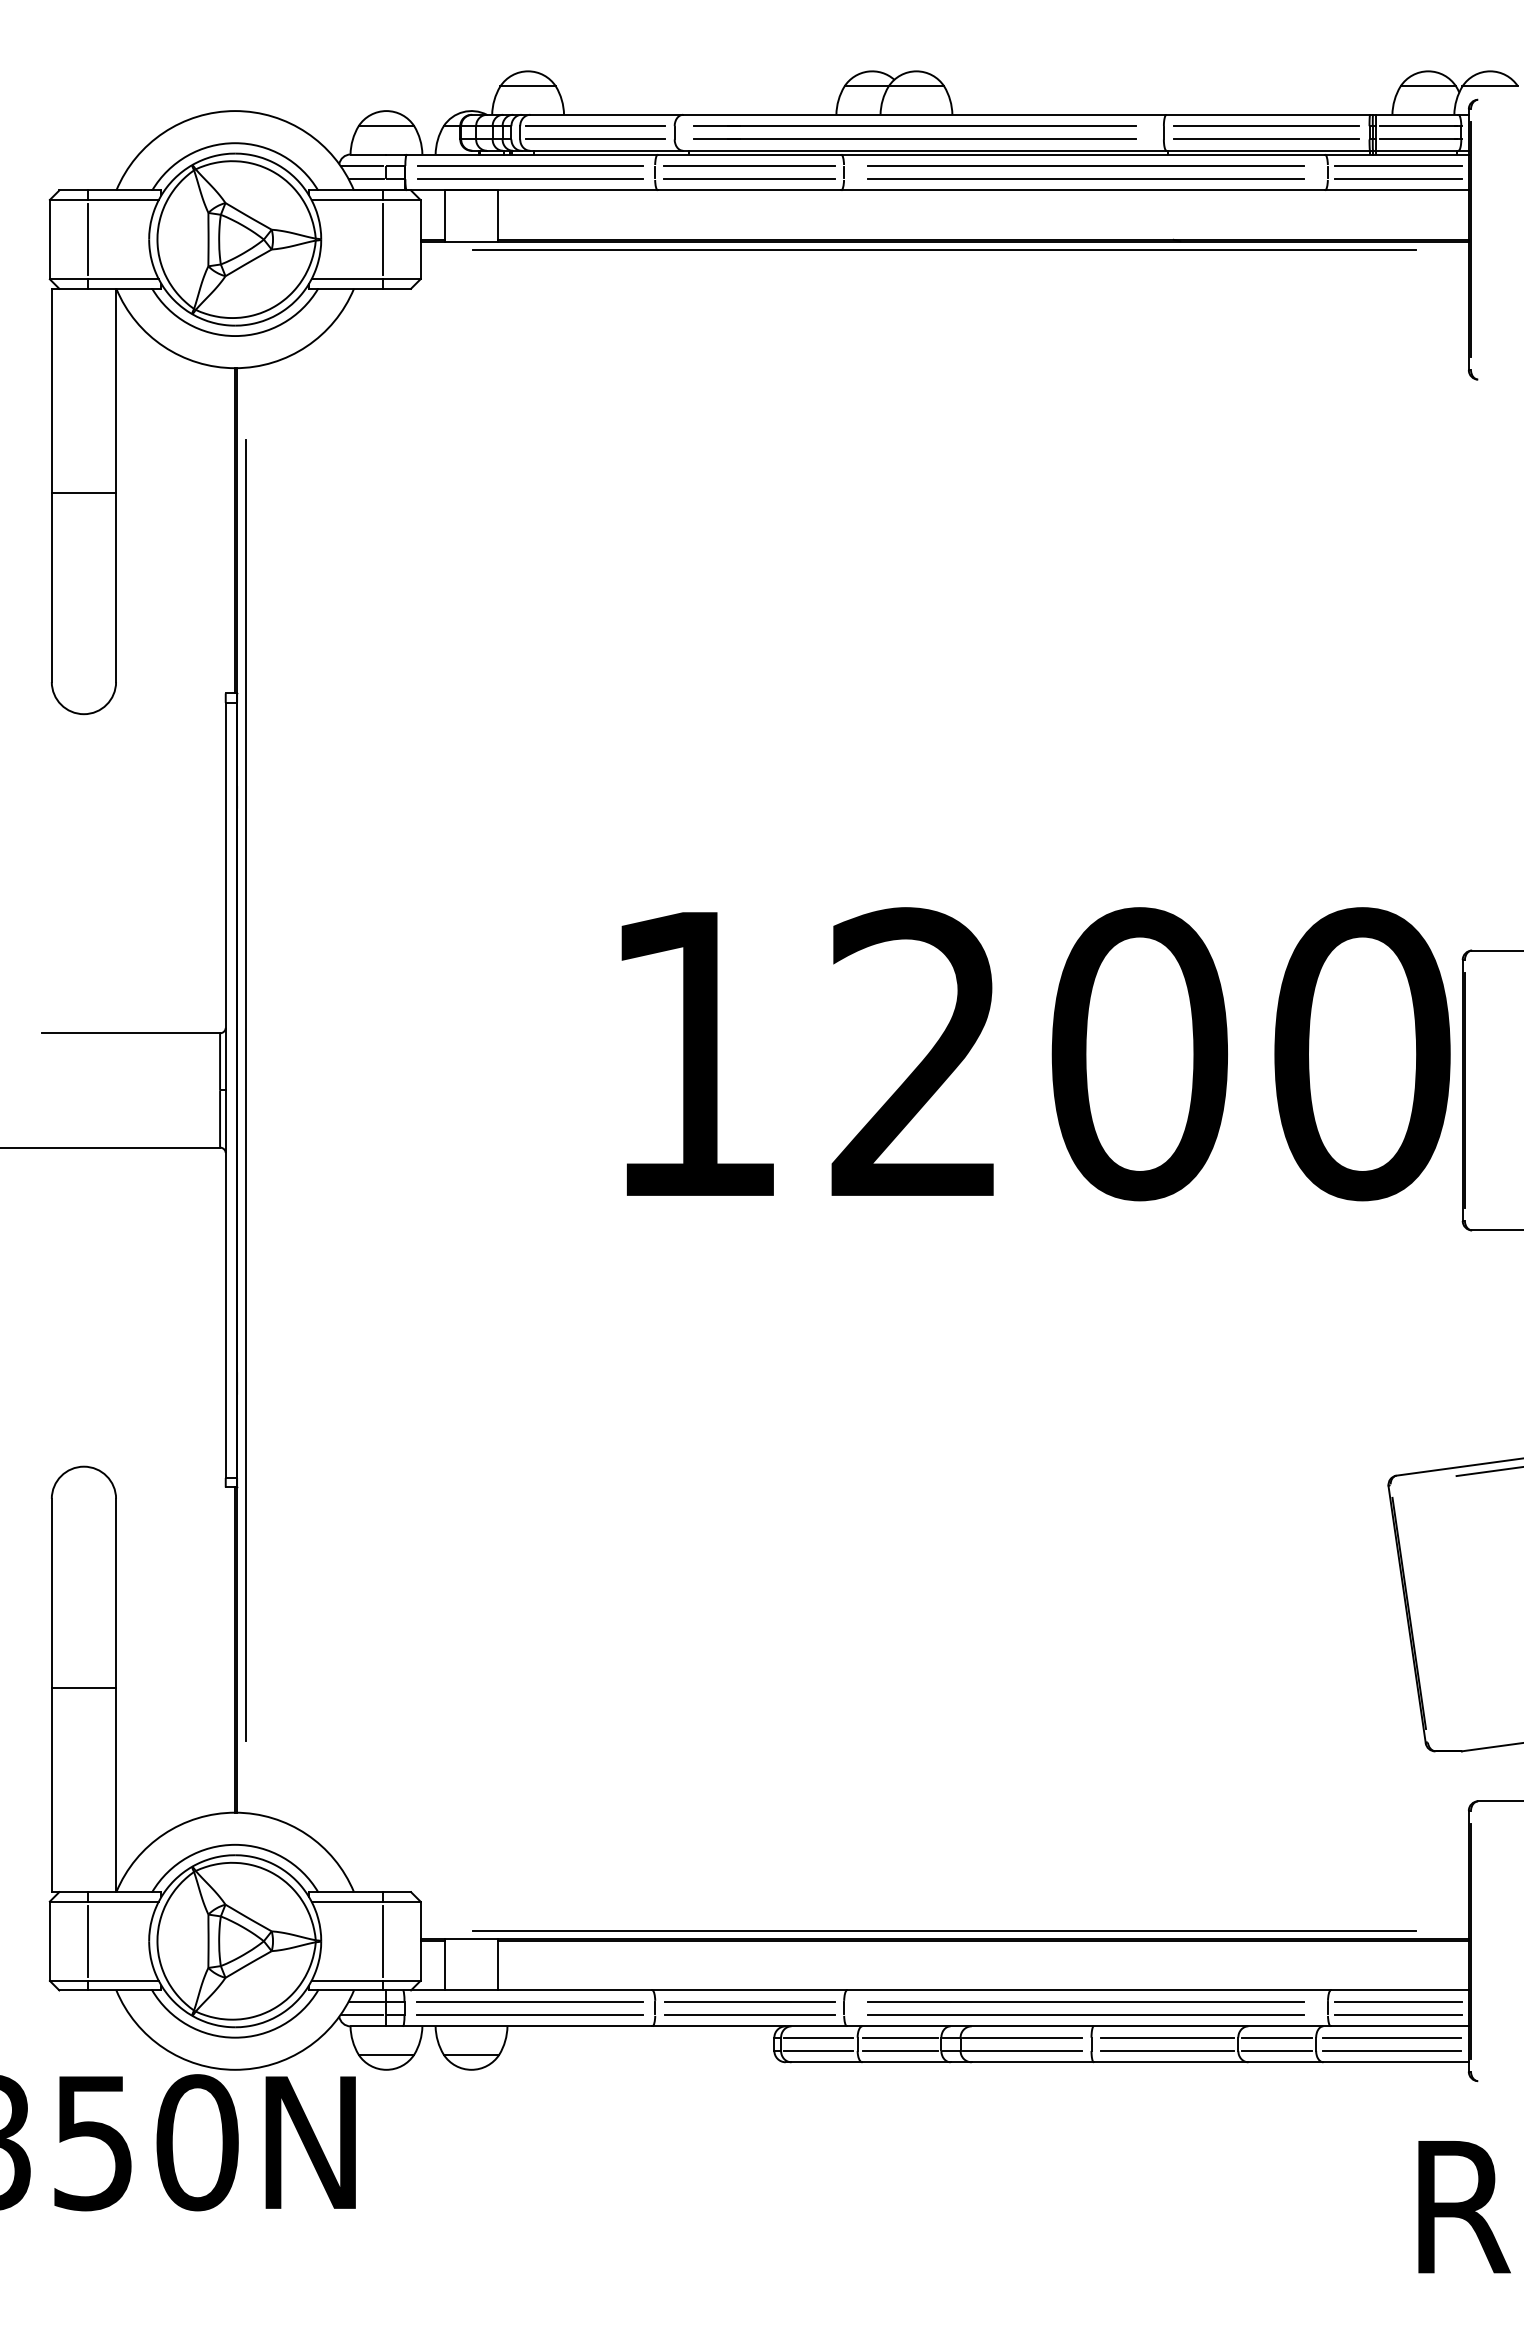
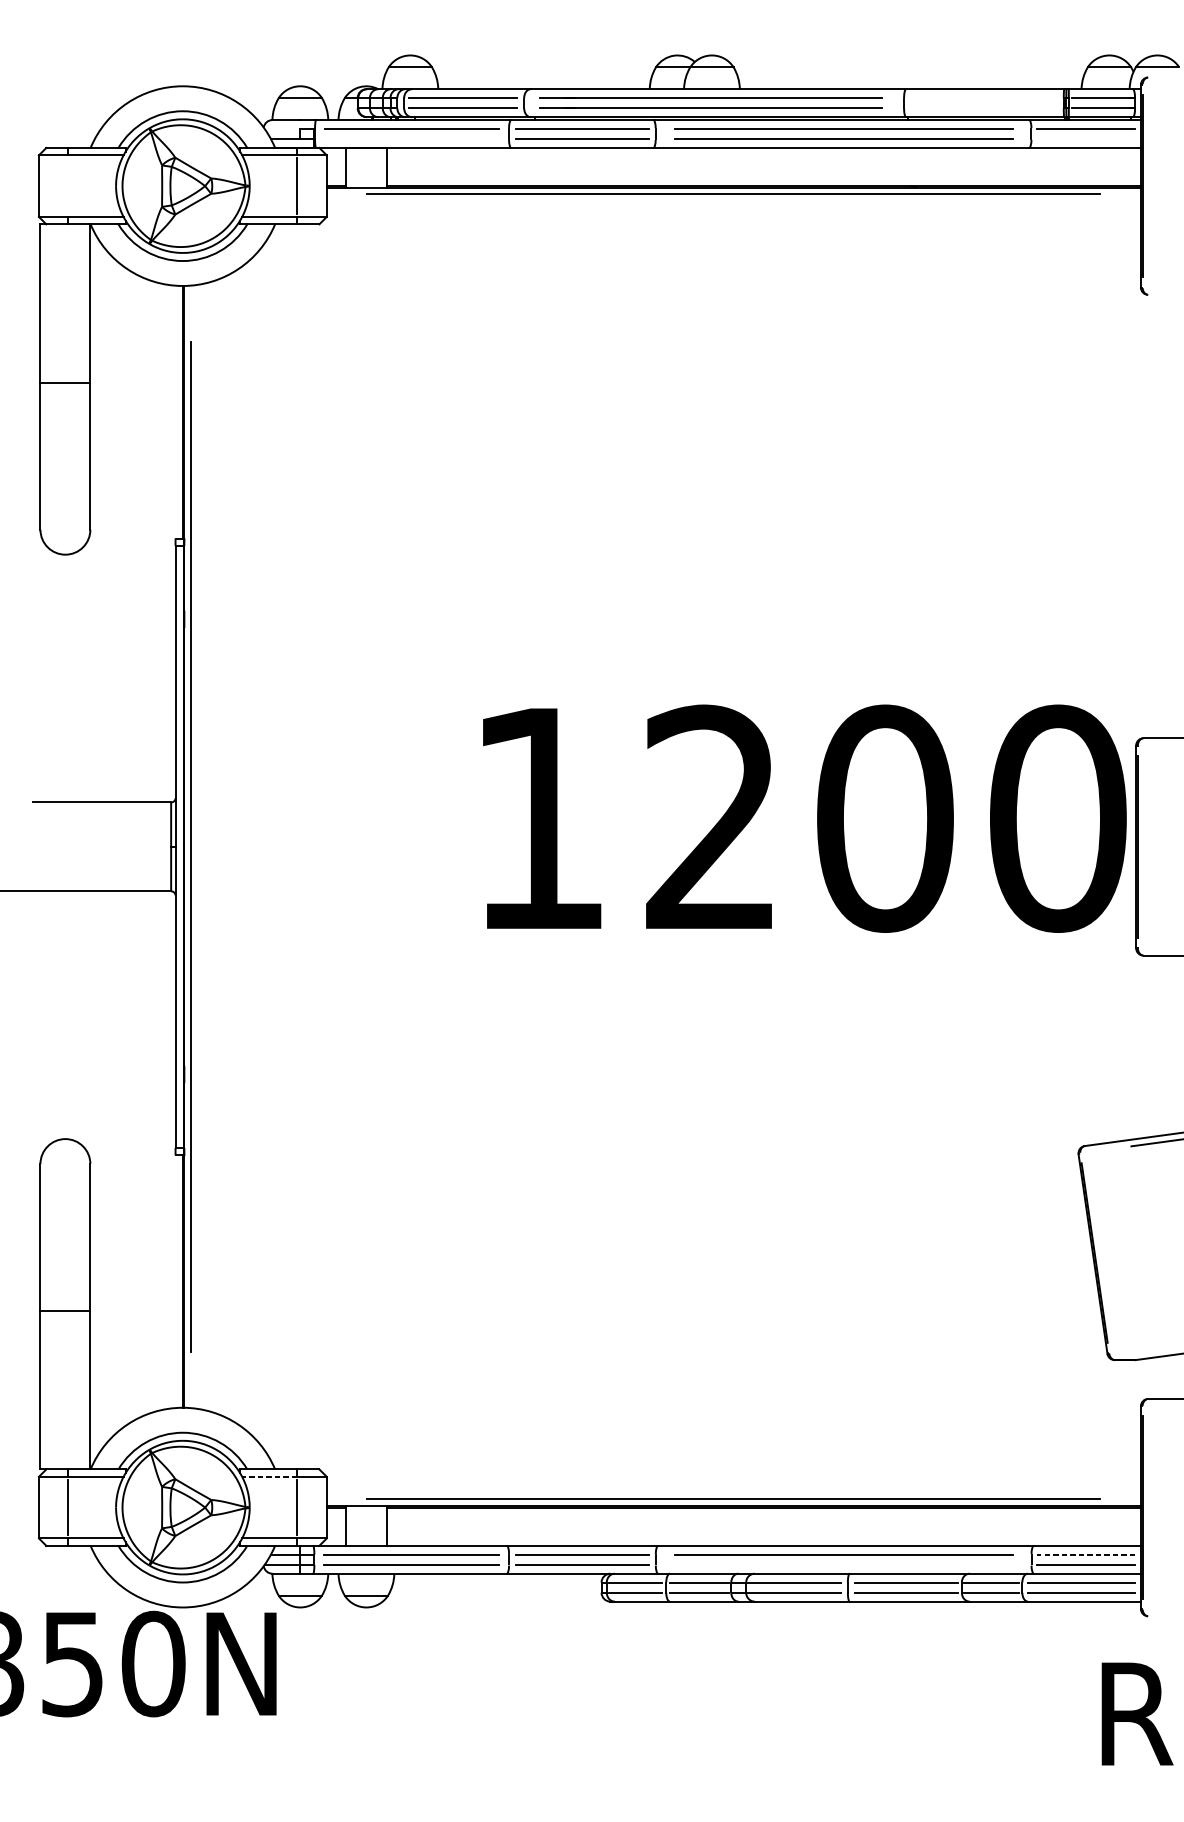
line: (1266, 125) -> (983, 97), removed
line: (1266, 139) -> (983, 108), removed
line: (362, 165) -> (281, 128), removed
line: (529, 179) -> (411, 139), removed
line: (1397, 179) -> (1085, 139), removed
line: (87, 239) -> (68, 186), removed
line: (347, 1901) -> (270, 1476), solid -> dashed
line: (1397, 2001) -> (1085, 1554), solid -> dashed
line: (1085, 2015) -> (843, 1565), removed

